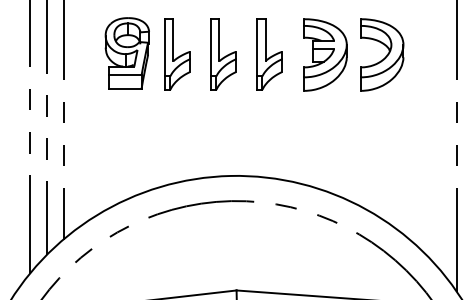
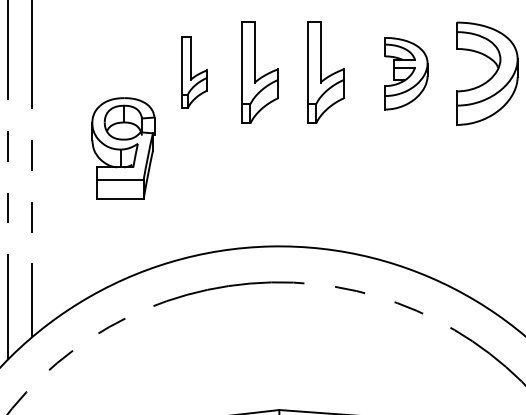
part: (126, 53) -> (122, 148), moved
part: (177, 54) -> (194, 72), size x0.7
part: (325, 54) -> (406, 72), size x0.7

